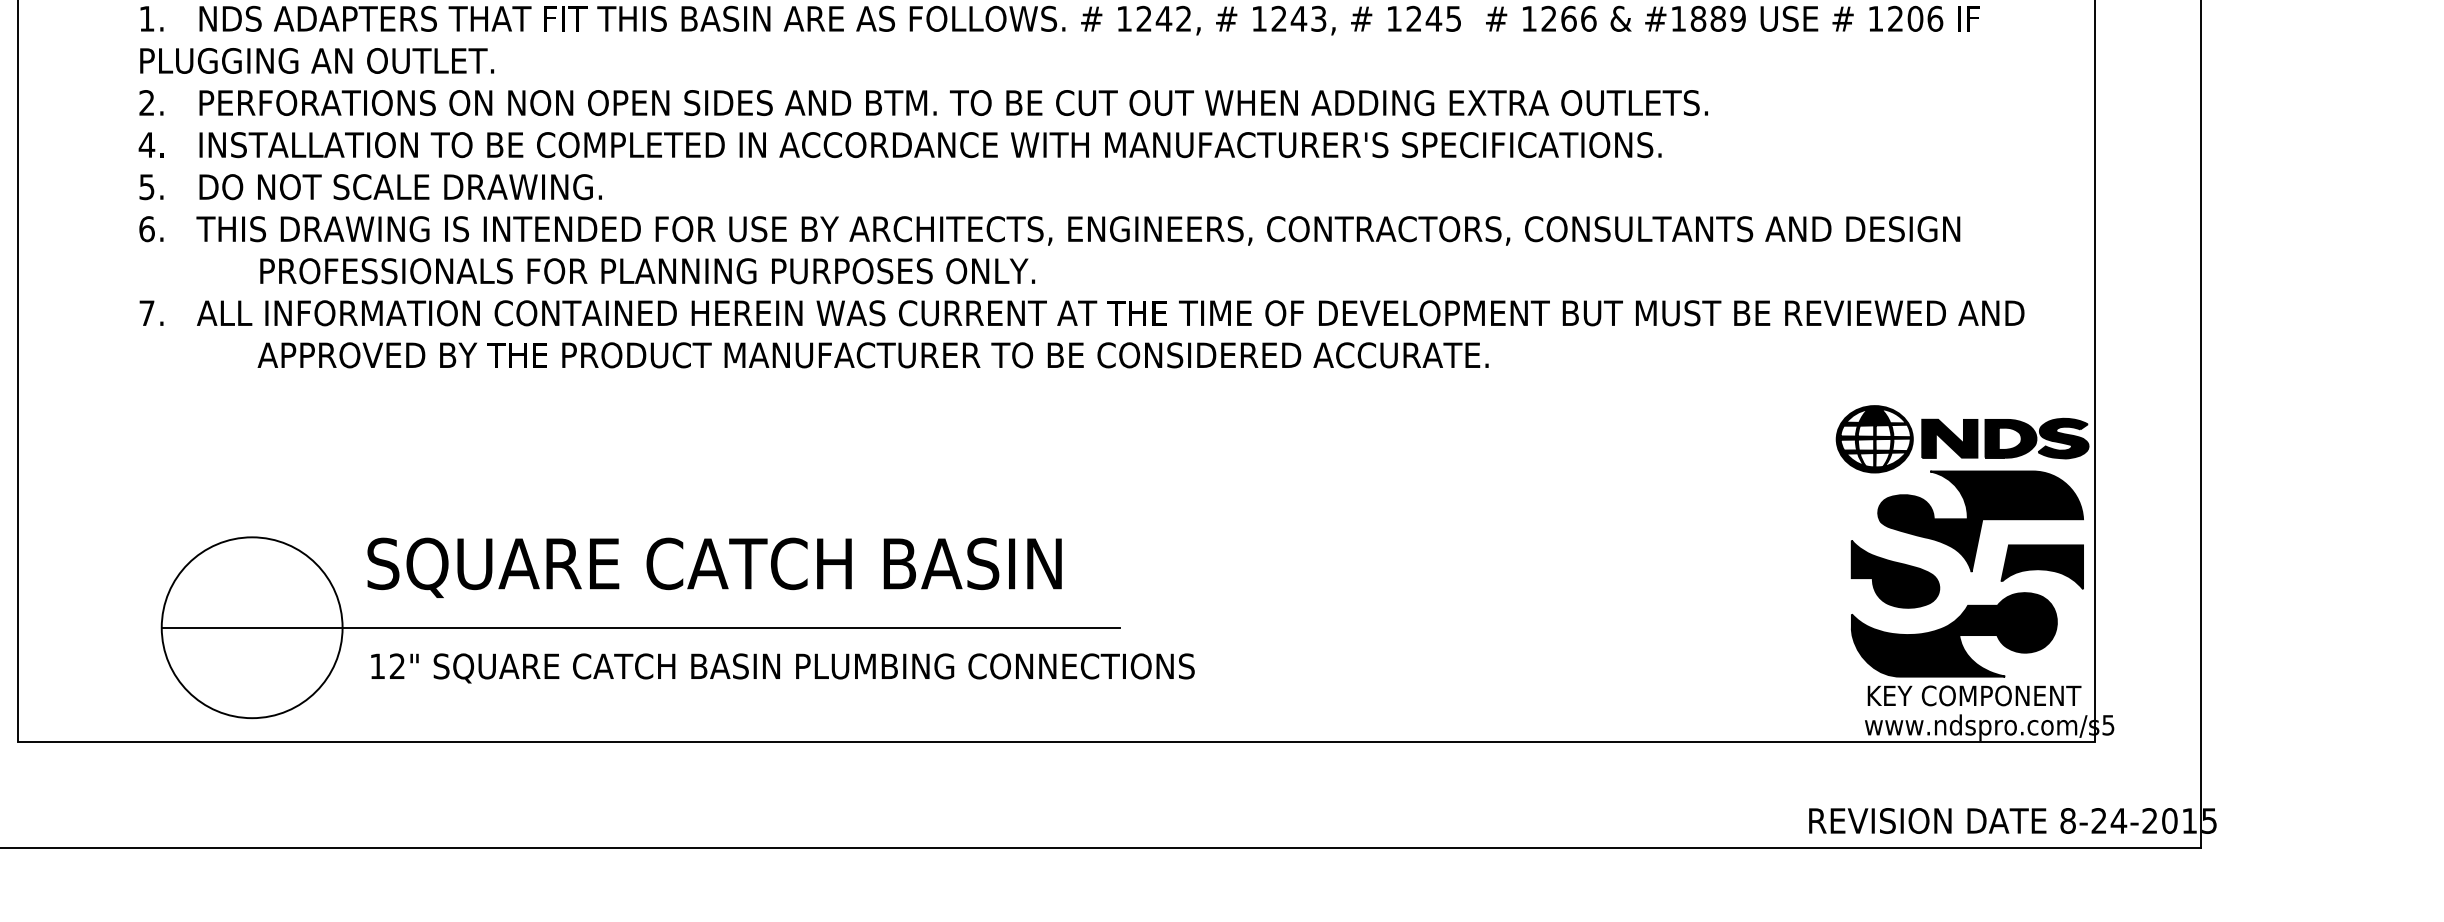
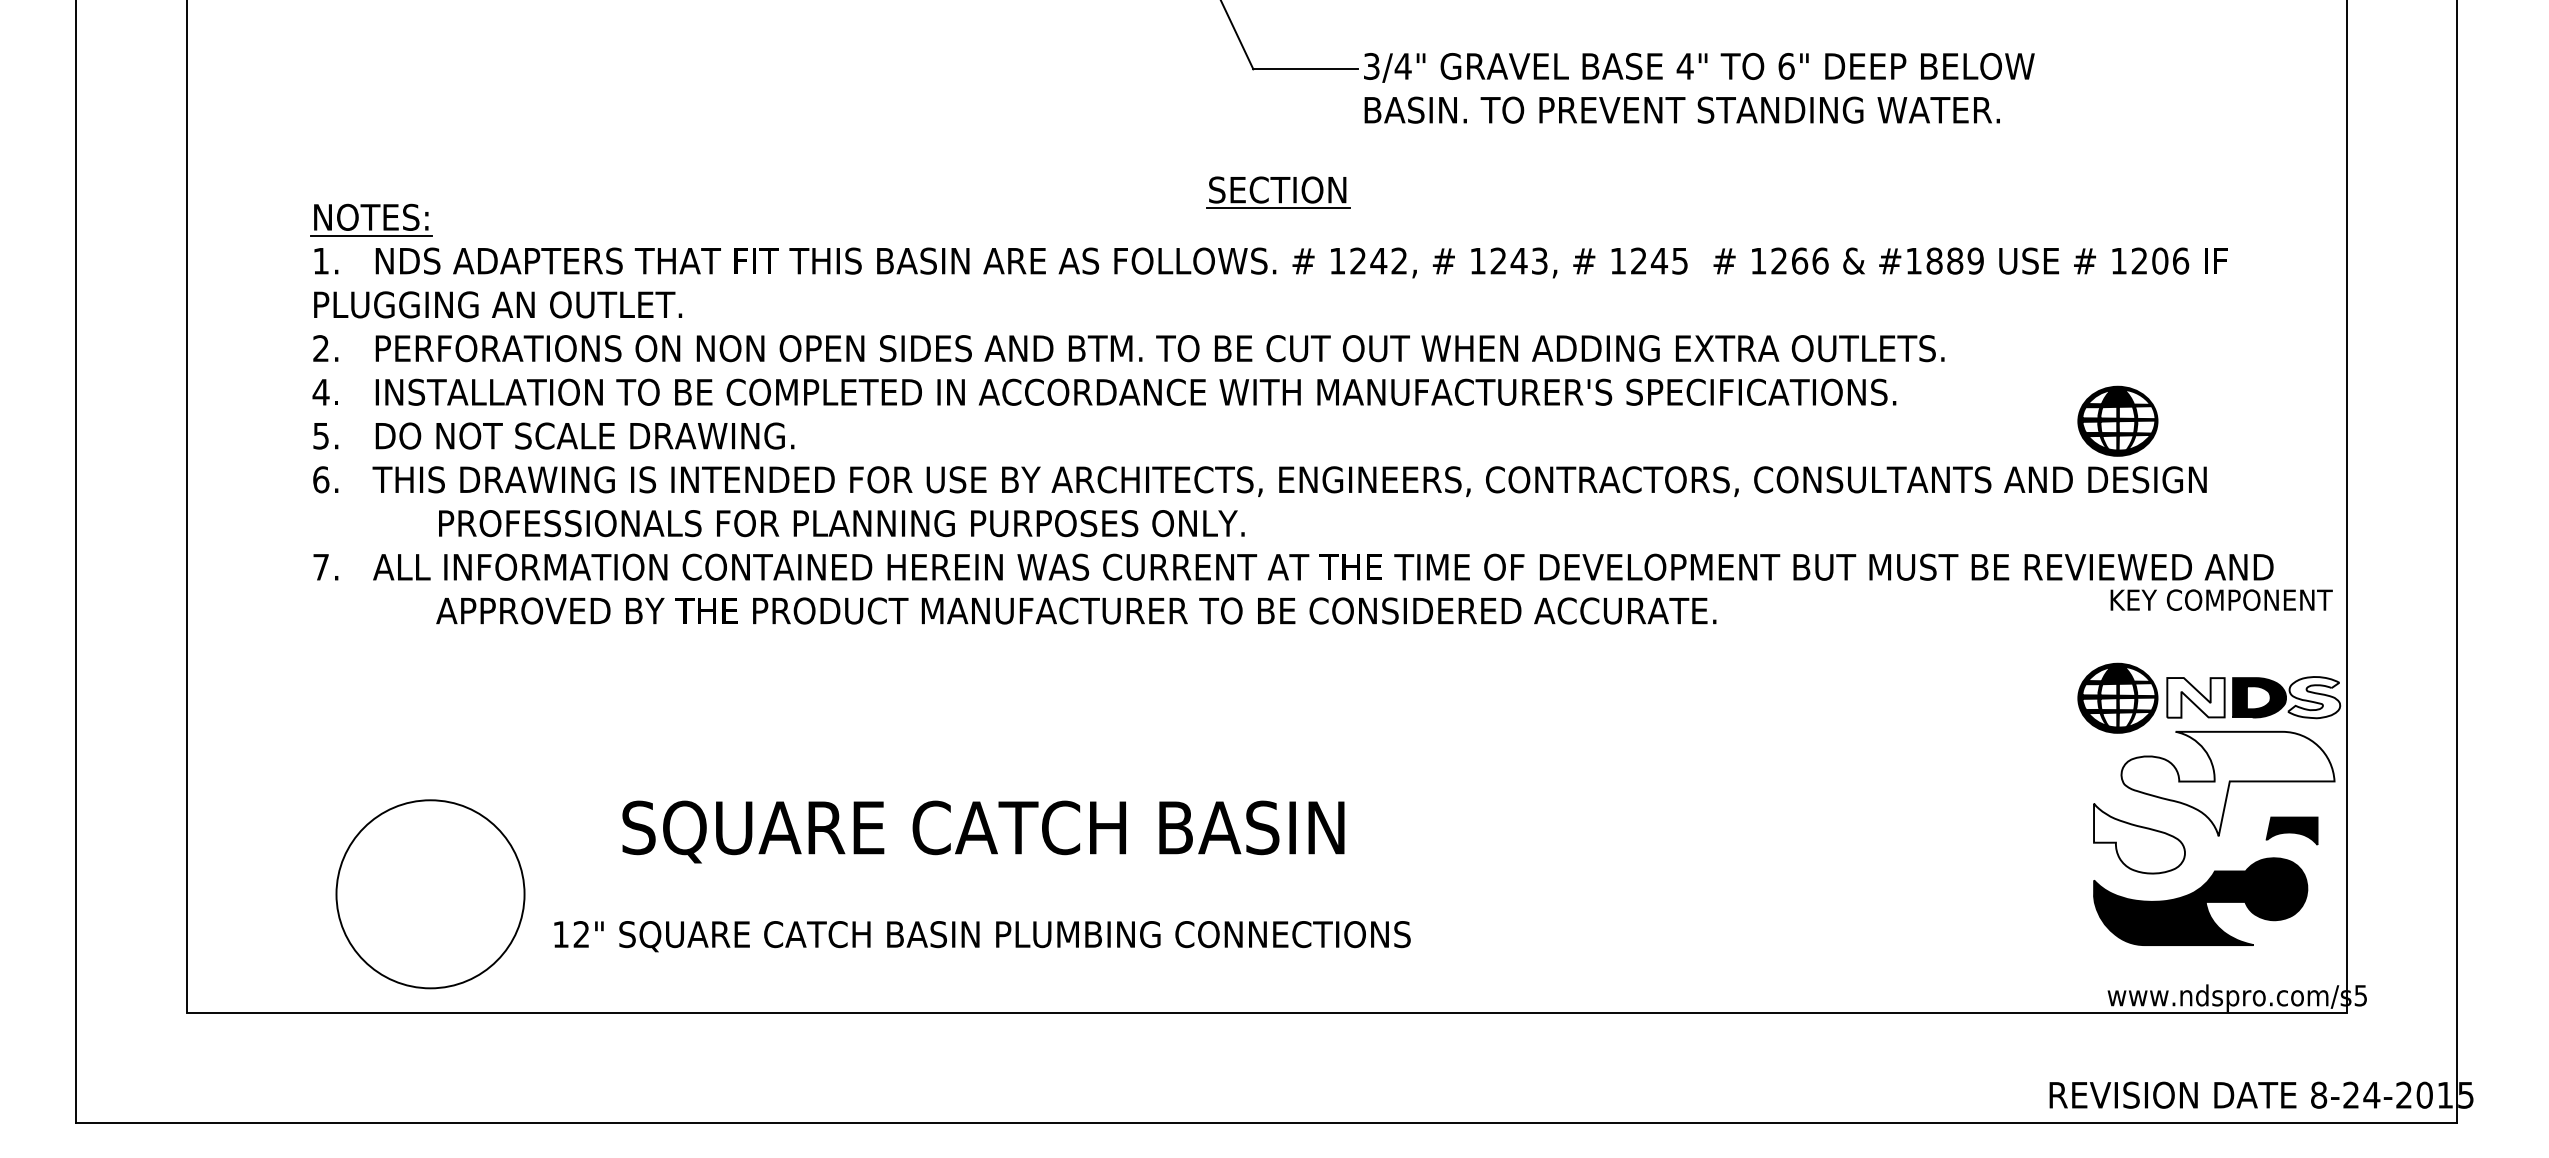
part: (1874, 172) -> (2117, 420), added
fill: (1949, 438) -> (2195, 697), removed
fill: (2063, 438) -> (2314, 697), removed
fill: (1980, 521) -> (2227, 783), removed
part: (2041, 566) -> (2291, 830), size x0.6
text: (714, 567) -> (983, 831), moved
fill: (1895, 574) -> (2139, 838), removed
line: (640, 627) -> (834, 894), removed
text: (1974, 695) -> (2221, 599), moved

